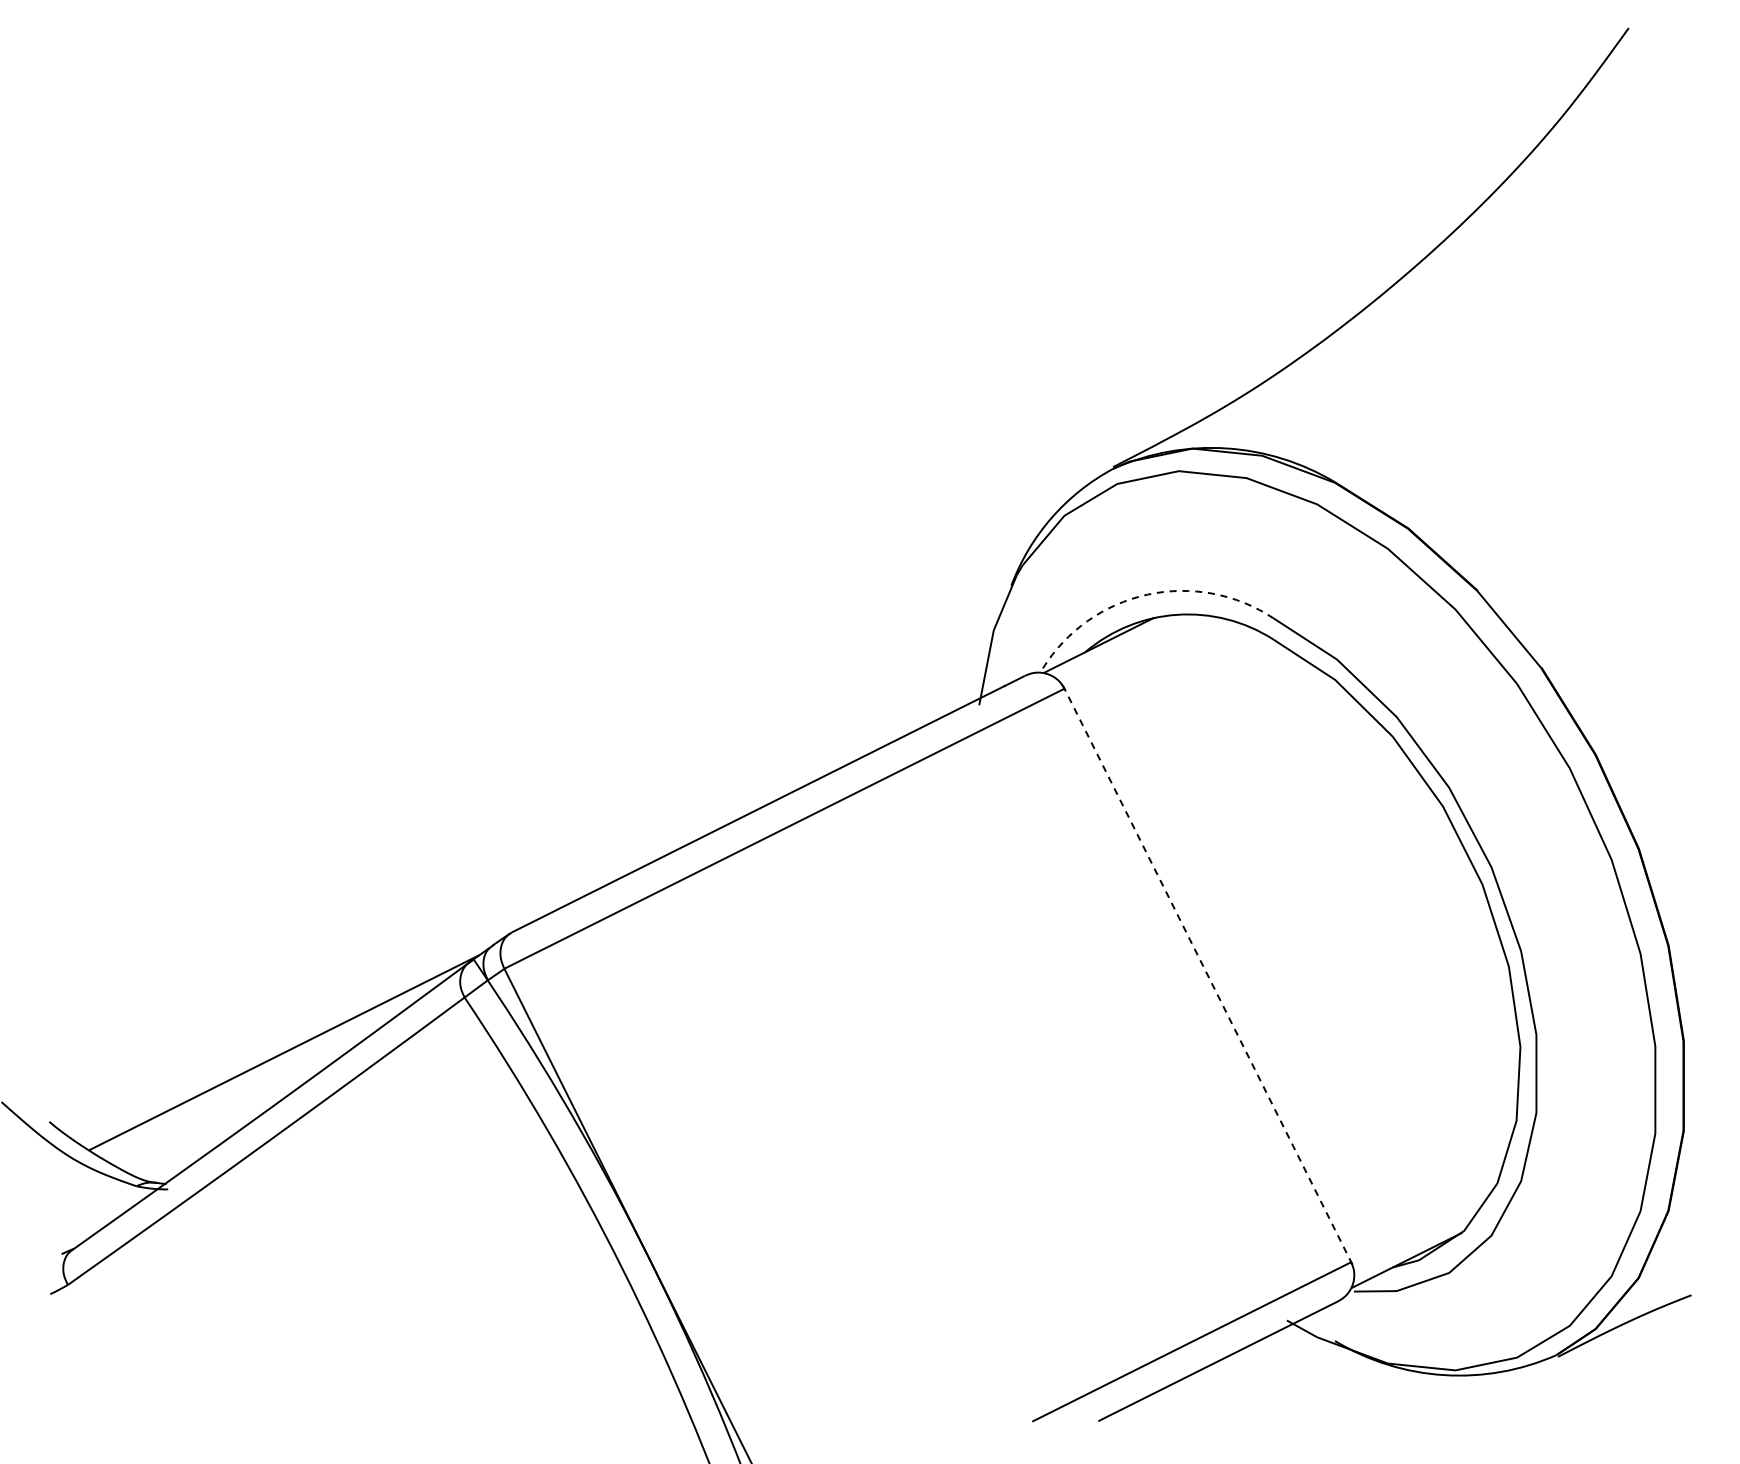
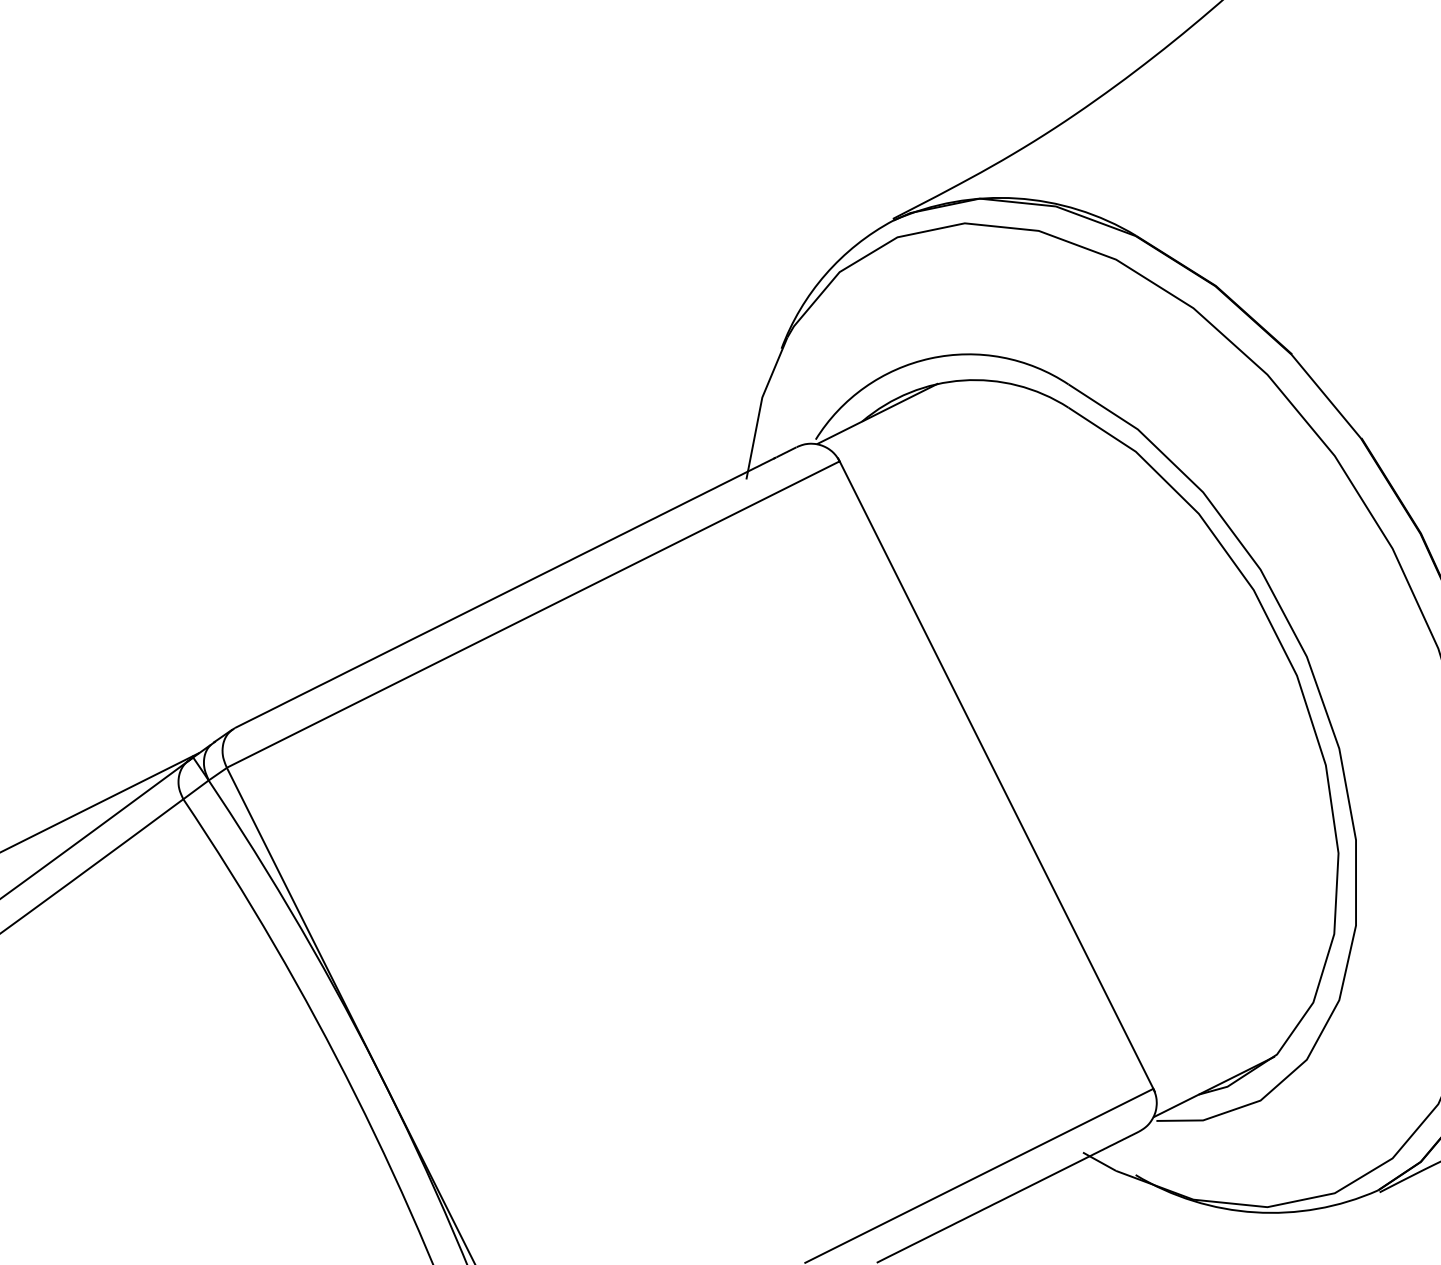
line: (1147, 594) -> (930, 358), dashed -> solid
line: (1208, 975) -> (997, 775), dashed -> solid

